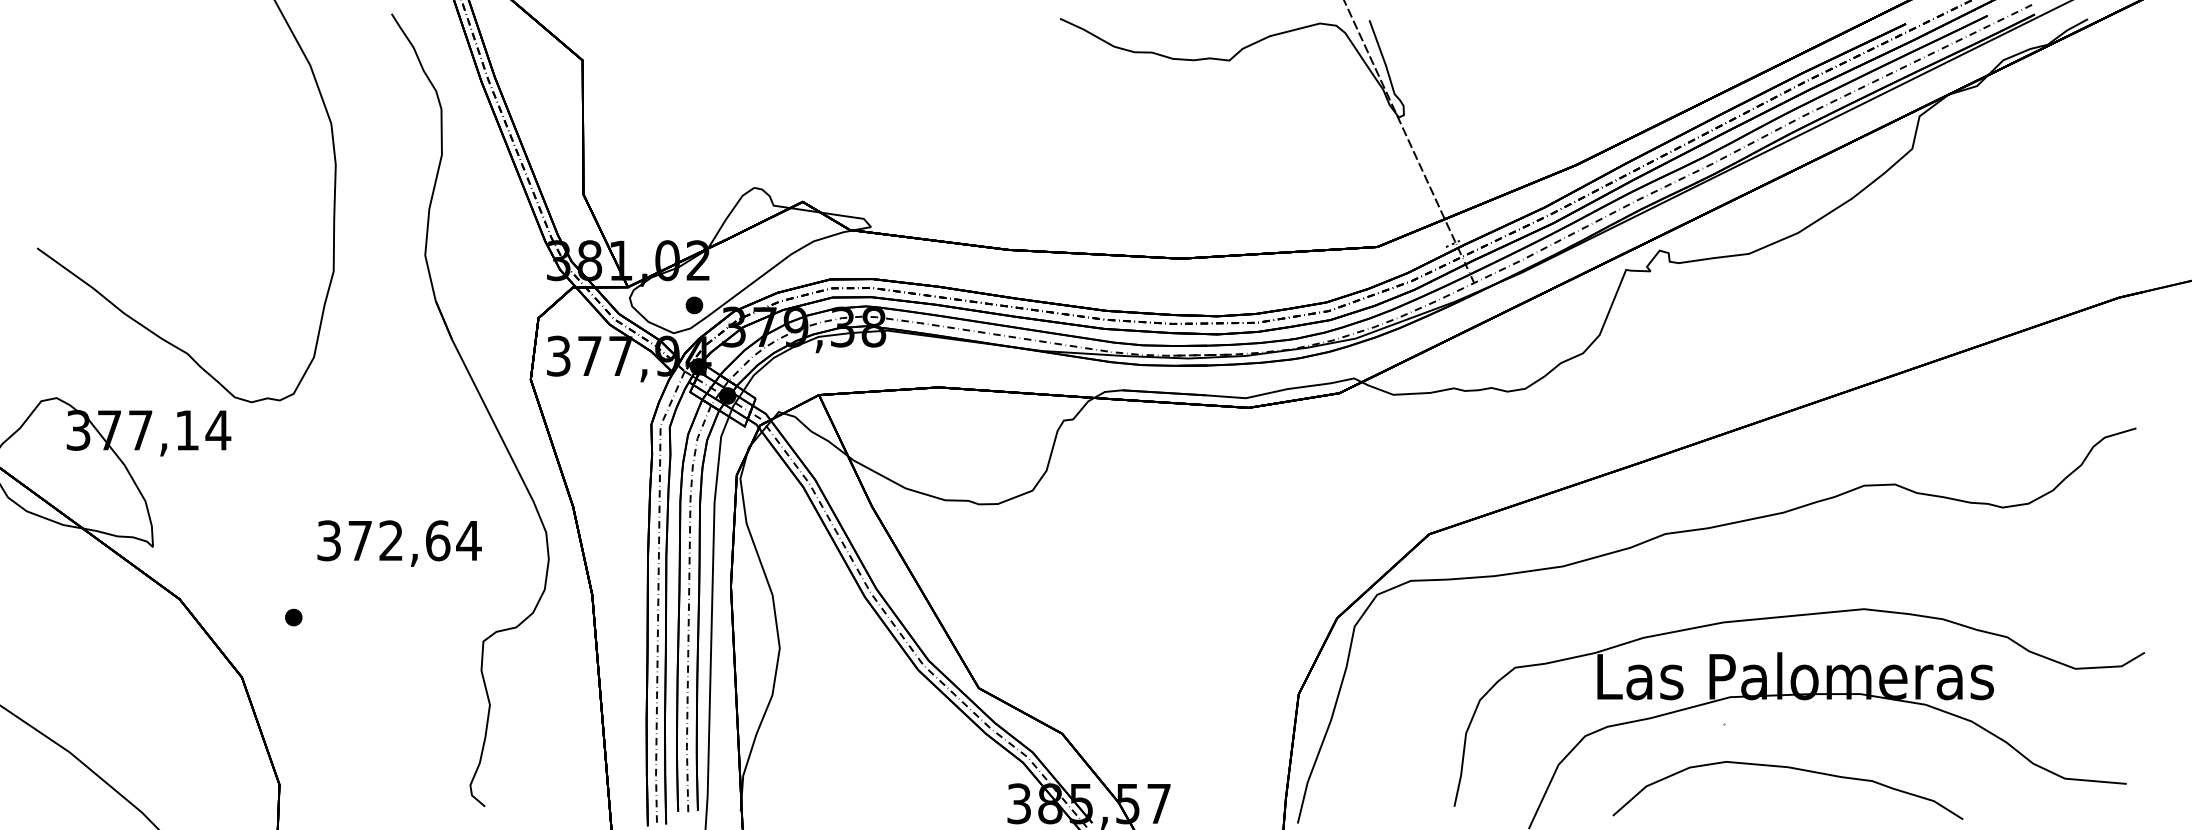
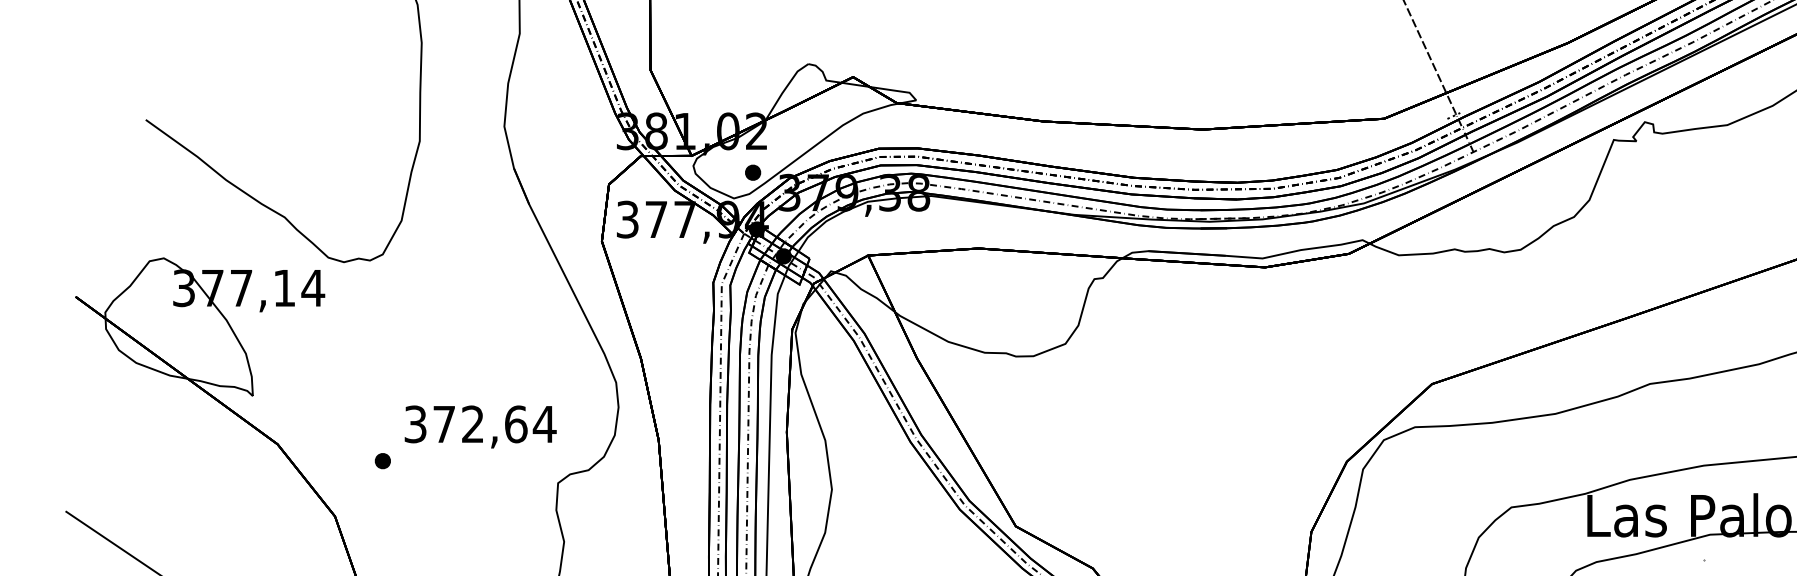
text: (399, 543) -> (480, 426), moved

